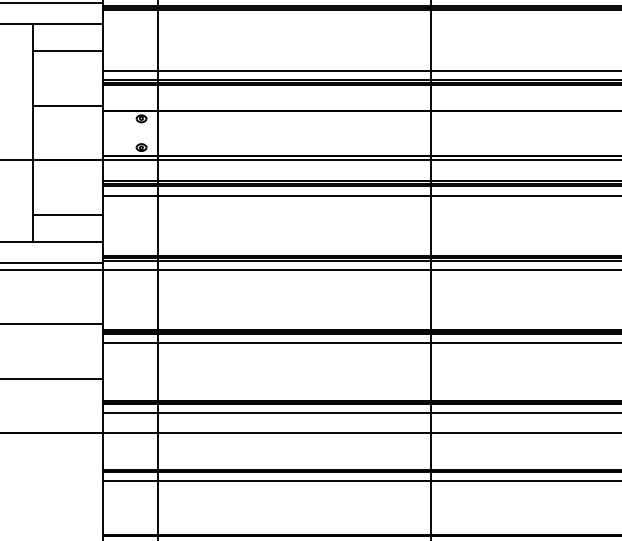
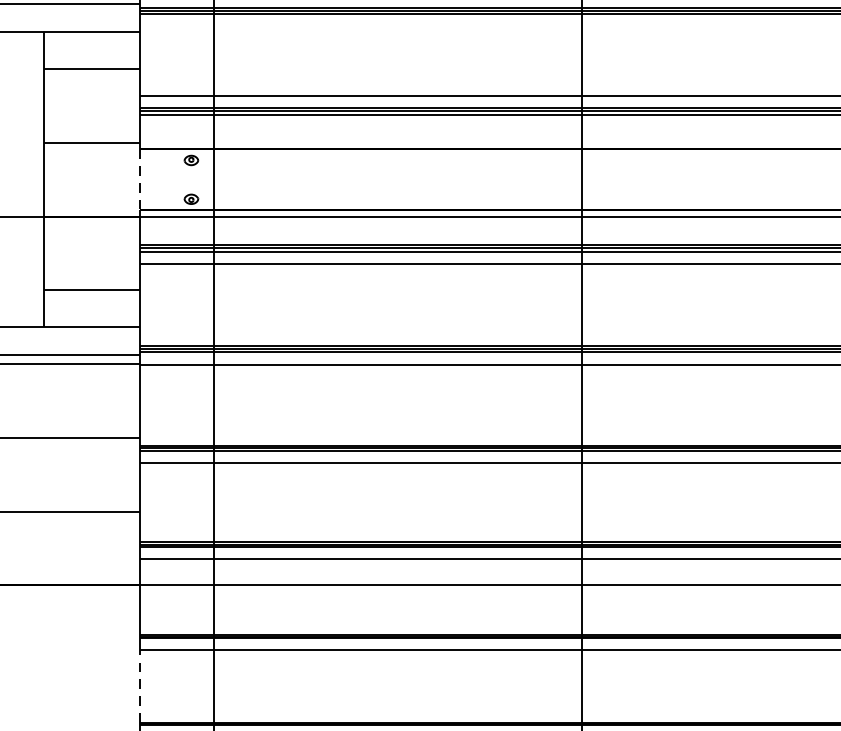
line: (103, 133) -> (139, 180), solid -> dashed
line: (103, 507) -> (139, 685), solid -> dashed

